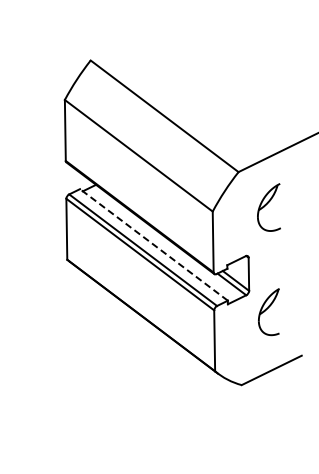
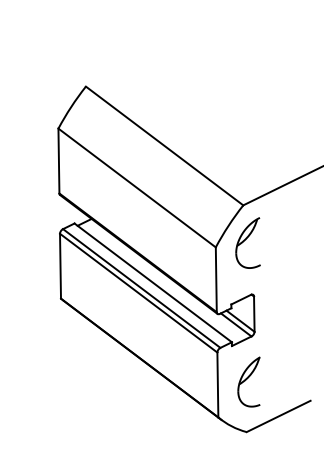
part: (268, 207) -> (247, 243), moved
line: (153, 244) -> (152, 282), dashed -> solid
part: (268, 312) -> (248, 382), moved

